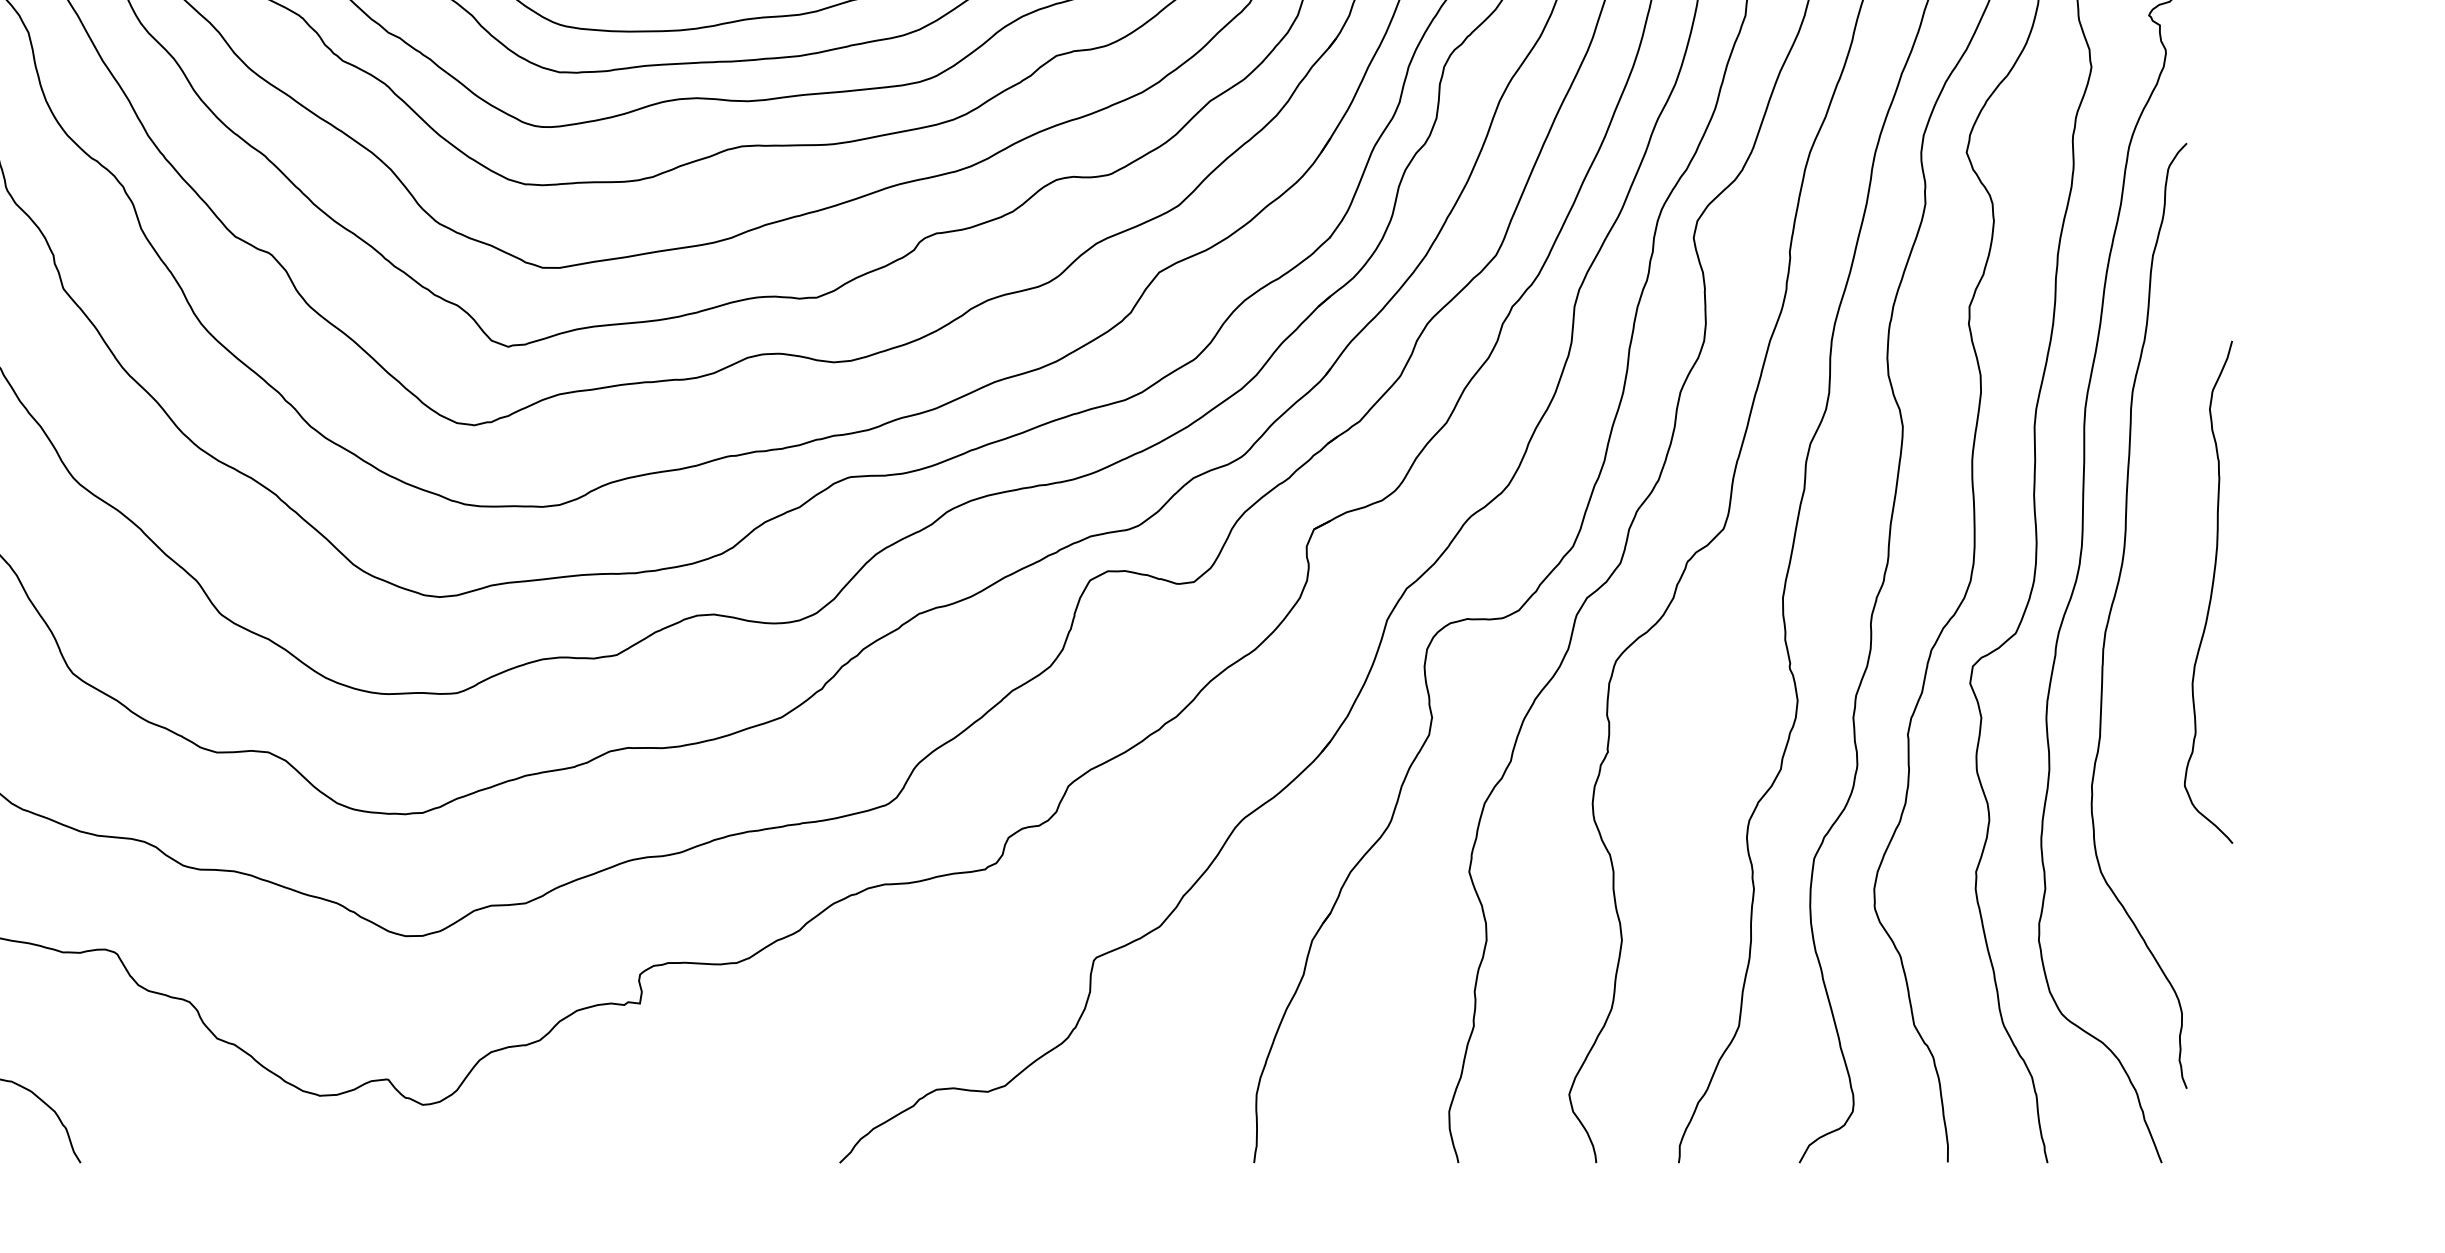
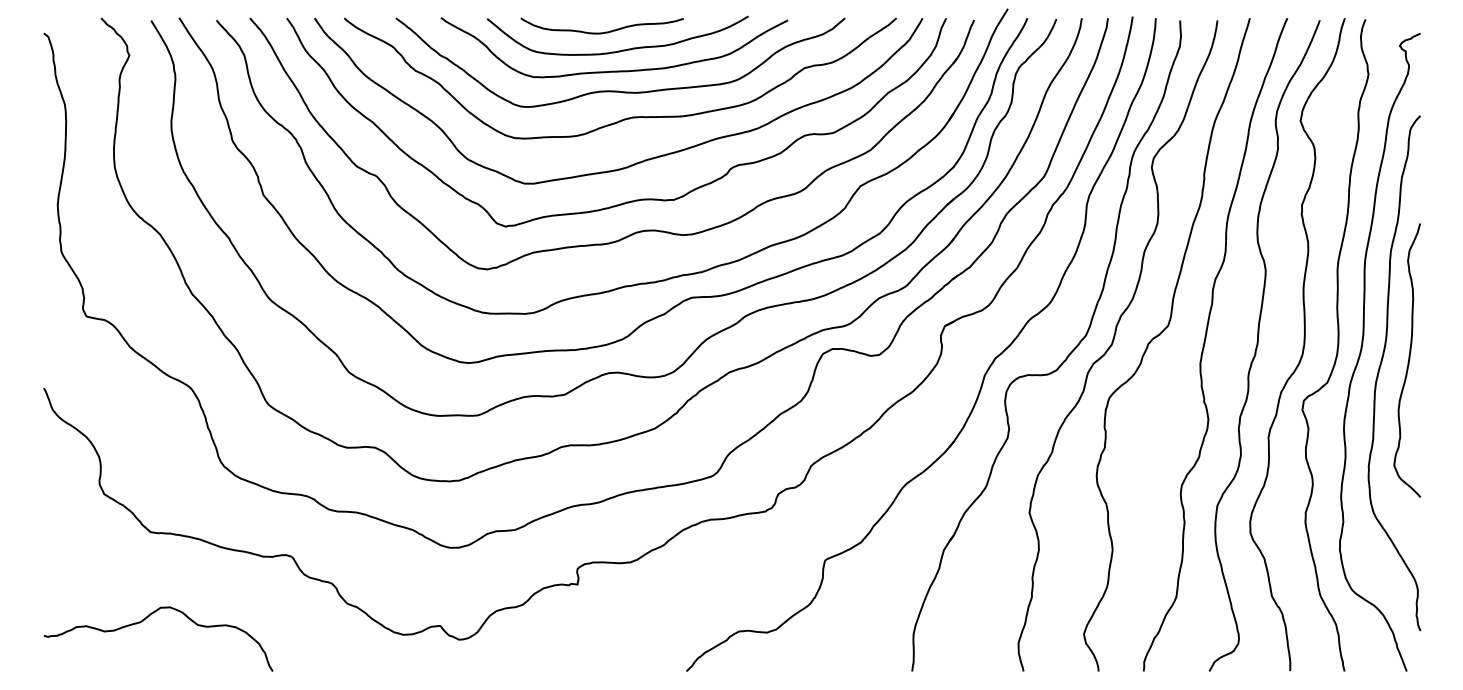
curve: (2210, 592) -> (1408, 360), moved

